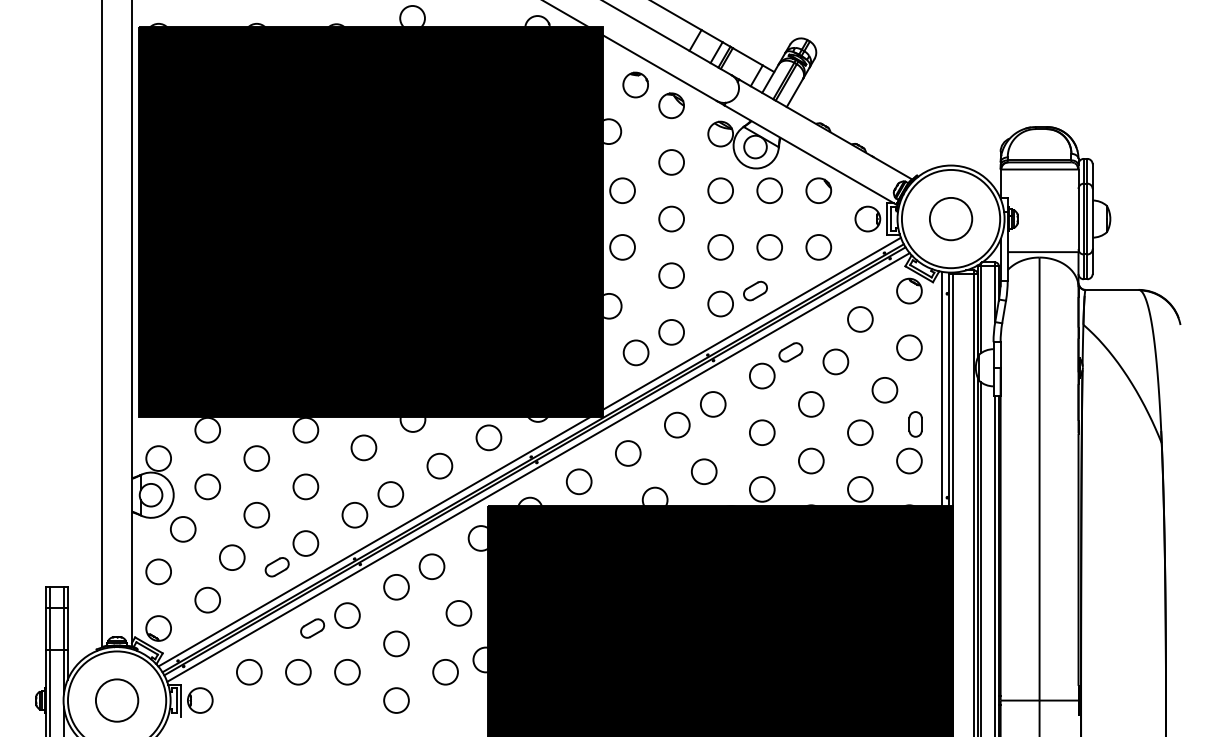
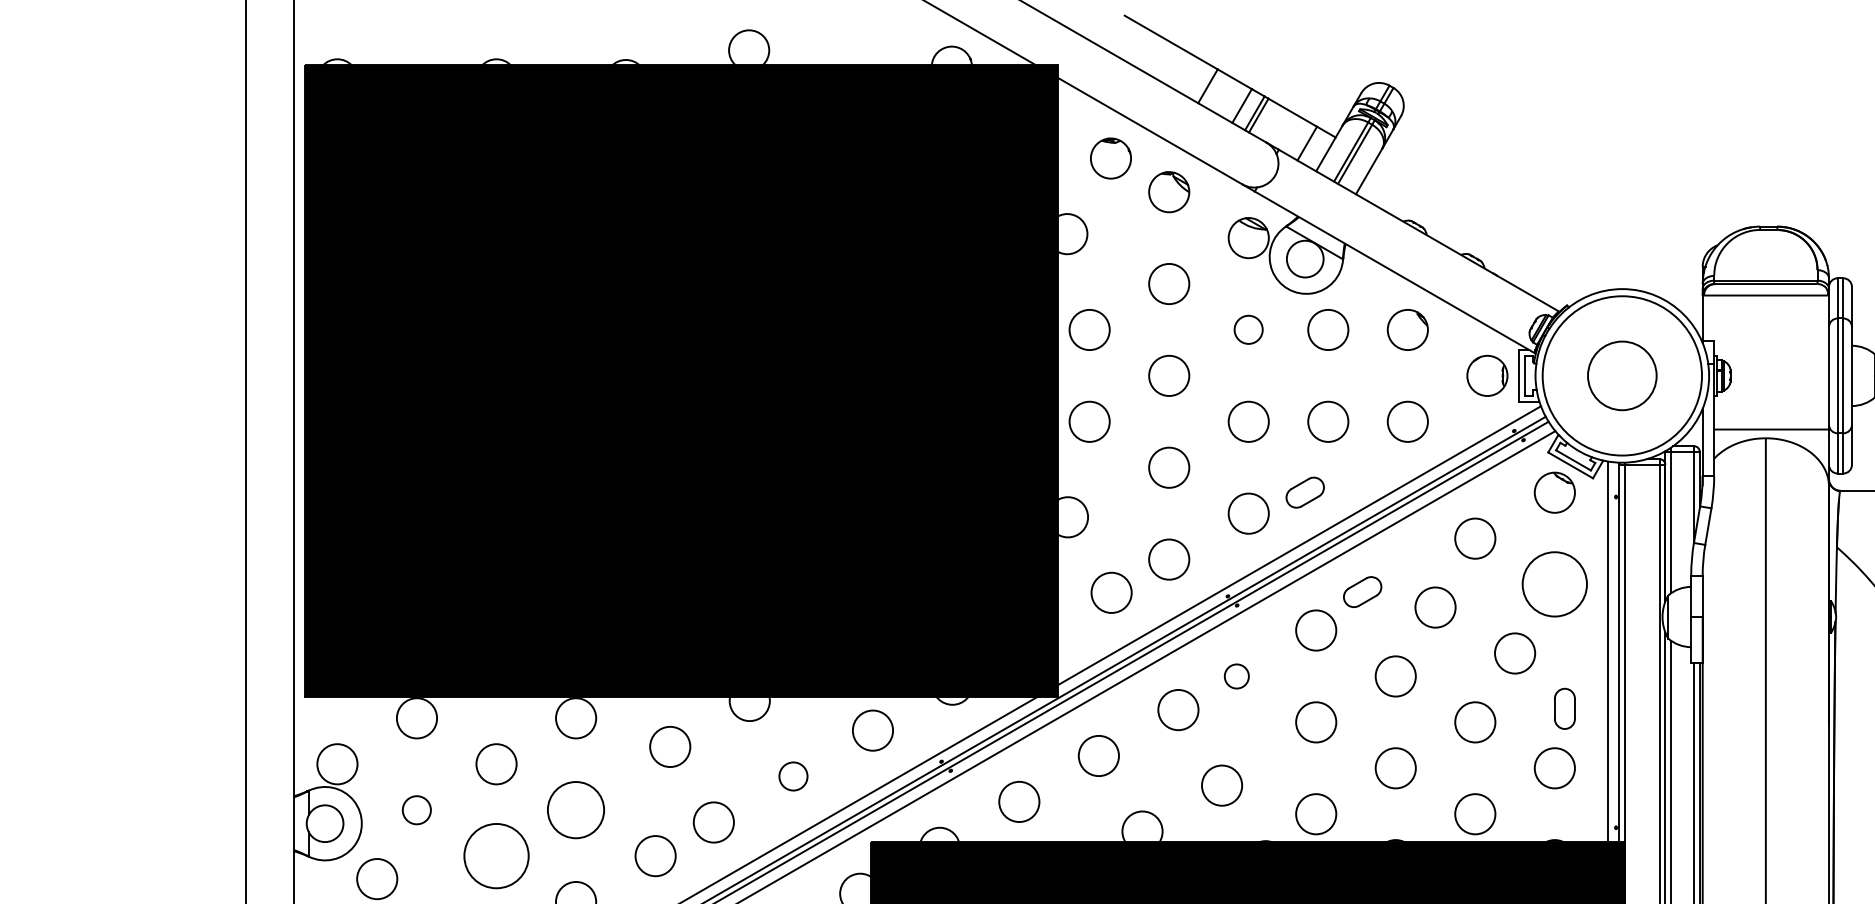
circle: (720, 190) -> (1248, 329), size x0.7
circle: (909, 347) -> (1554, 584), size x1.6
circle: (713, 404) -> (1237, 676), size x0.6
circle: (439, 465) -> (792, 775), size x0.7
circle: (207, 486) -> (416, 809), size x0.7
circle: (305, 486) -> (575, 809), size x1.4
circle: (256, 514) -> (496, 854), size x1.6

